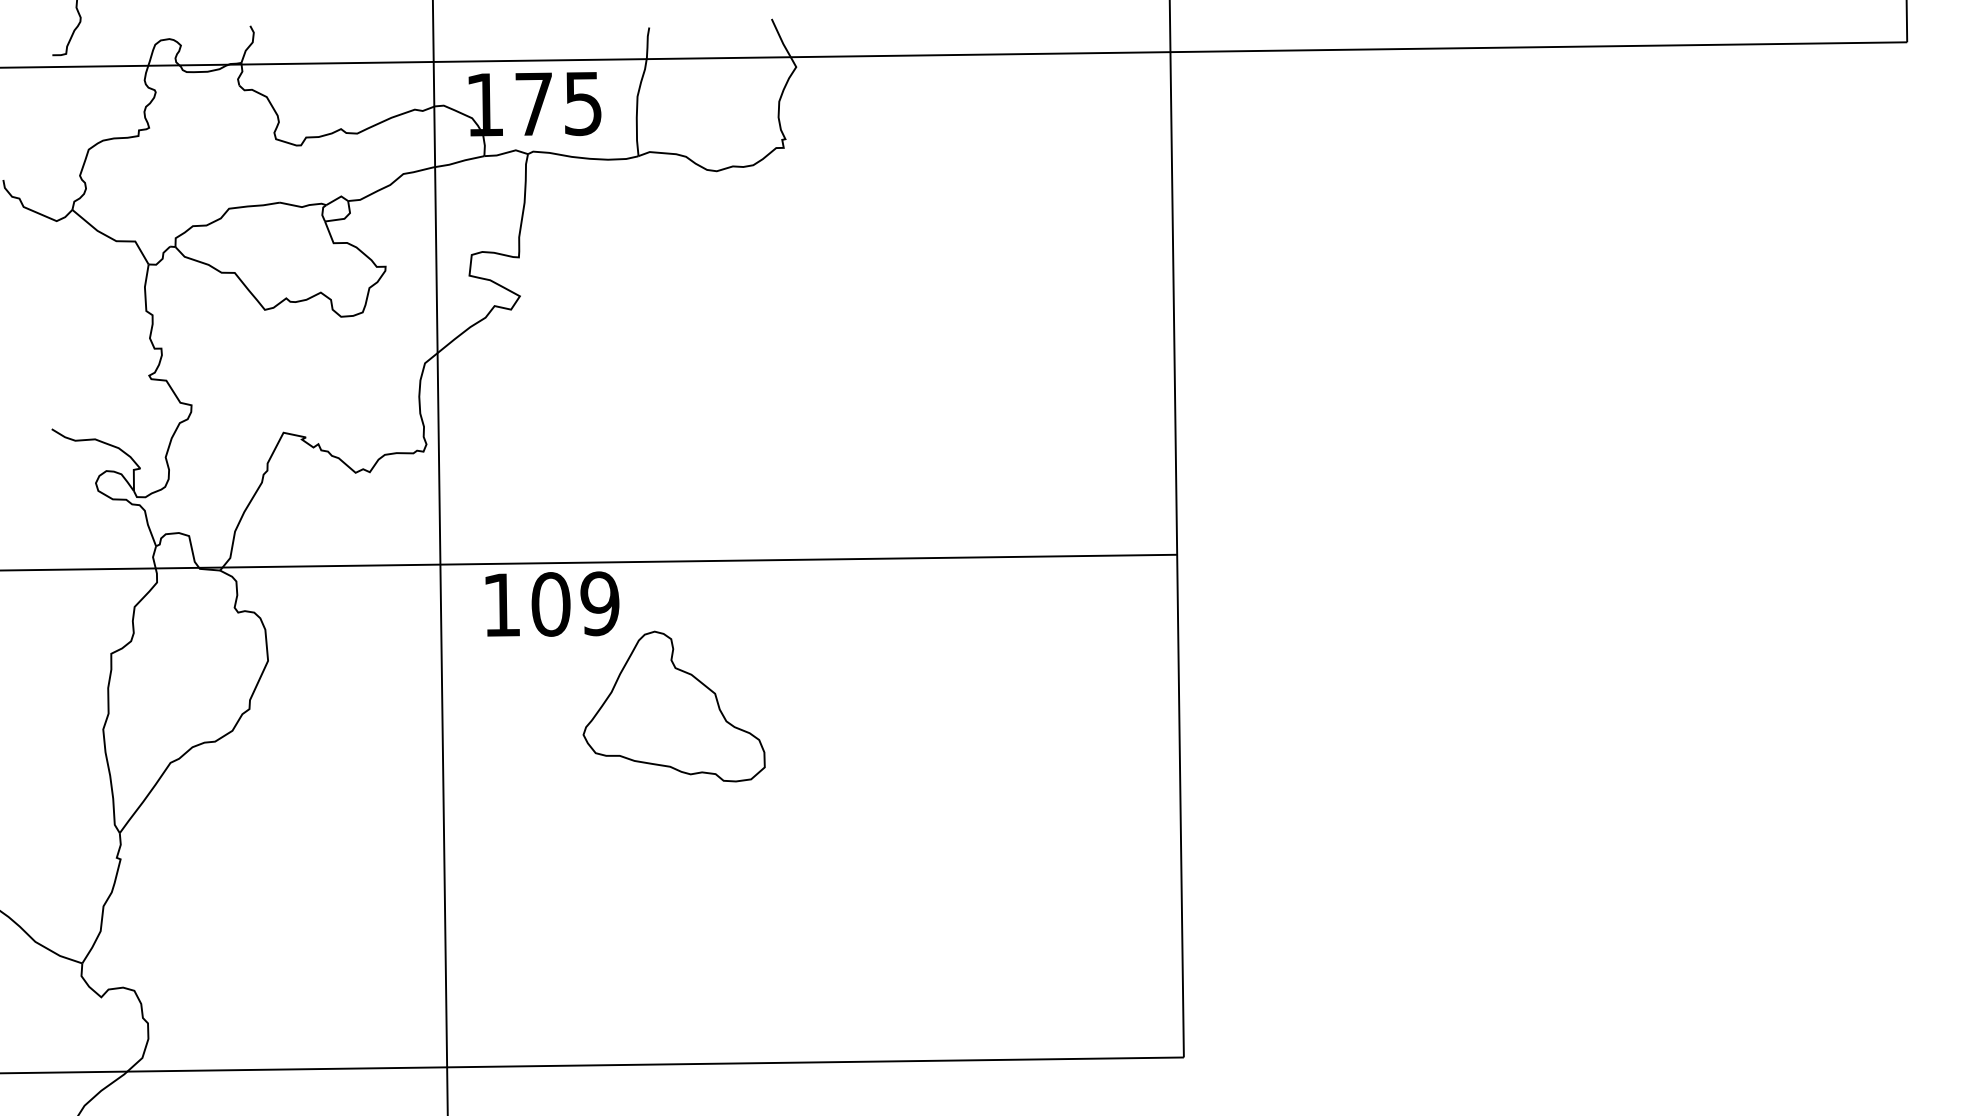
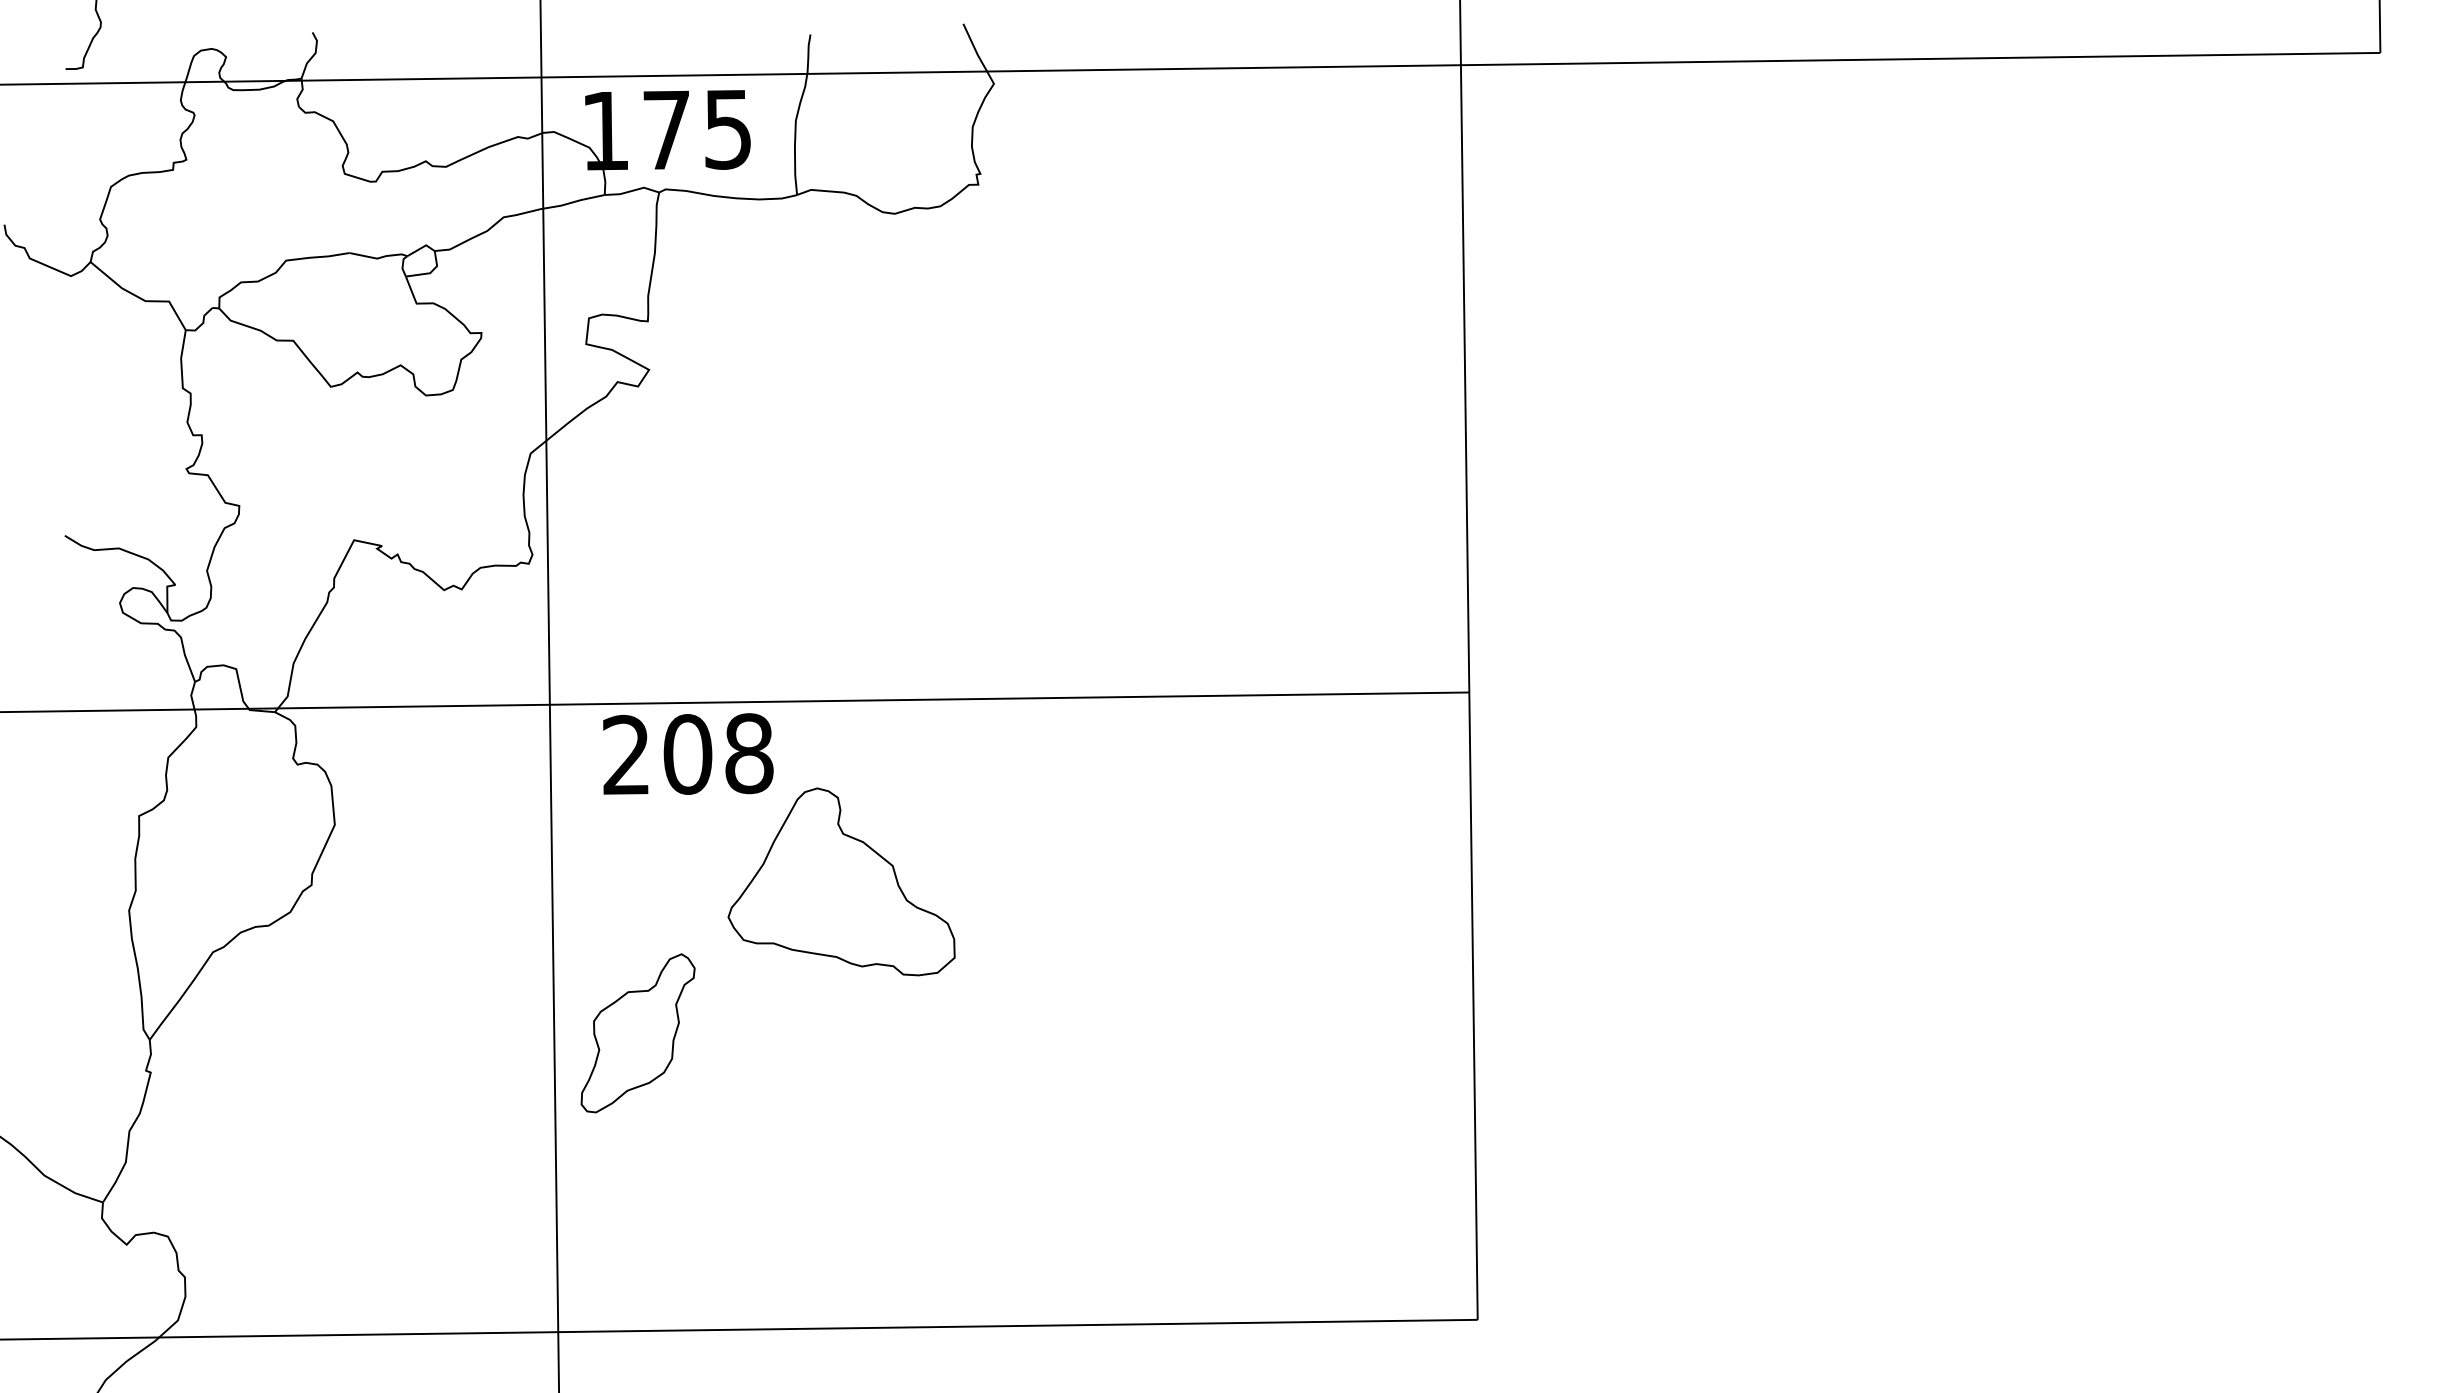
text: (551, 603) -> (688, 753), 109 -> 208
part: (510, 828) -> (637, 1033), added

